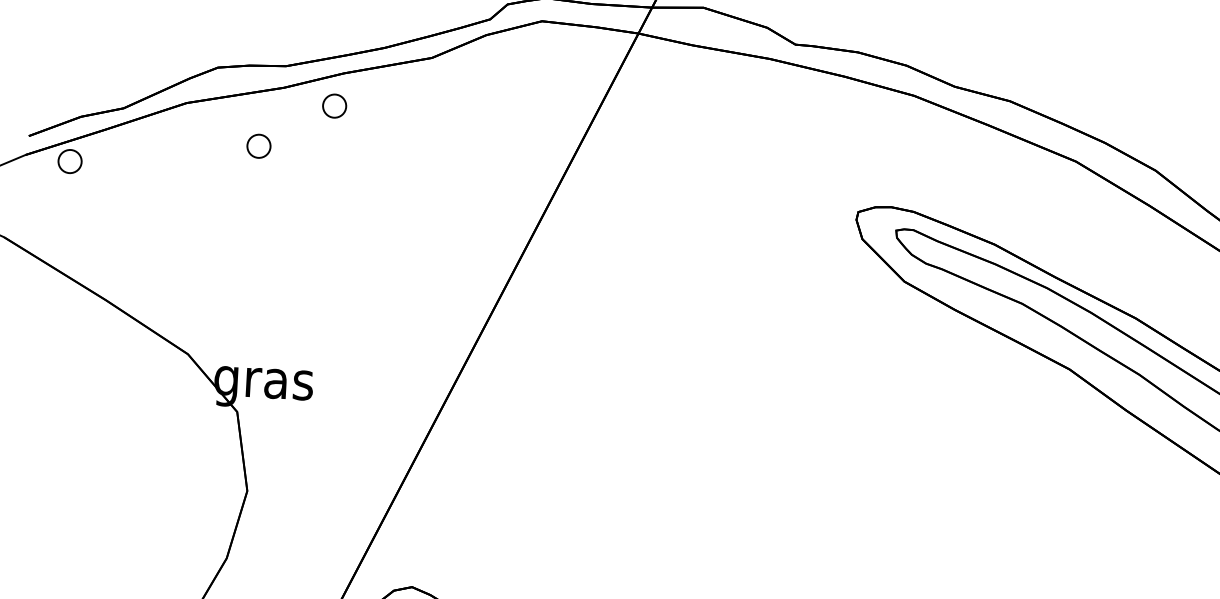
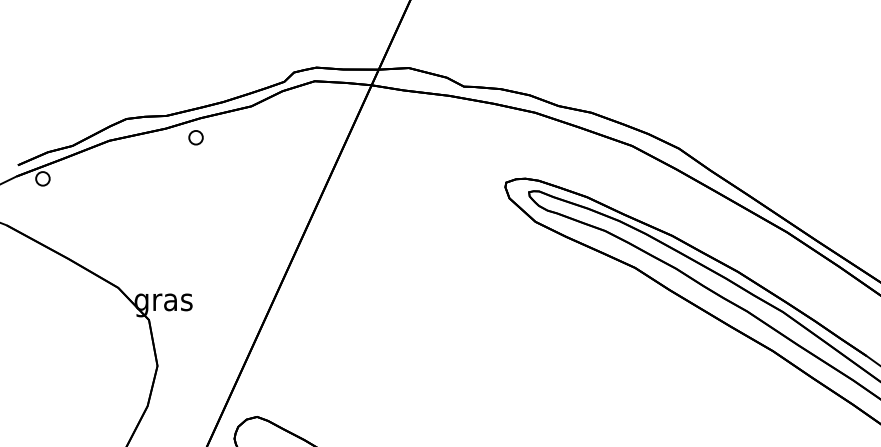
part: (258, 145) -> (152, 163), removed

